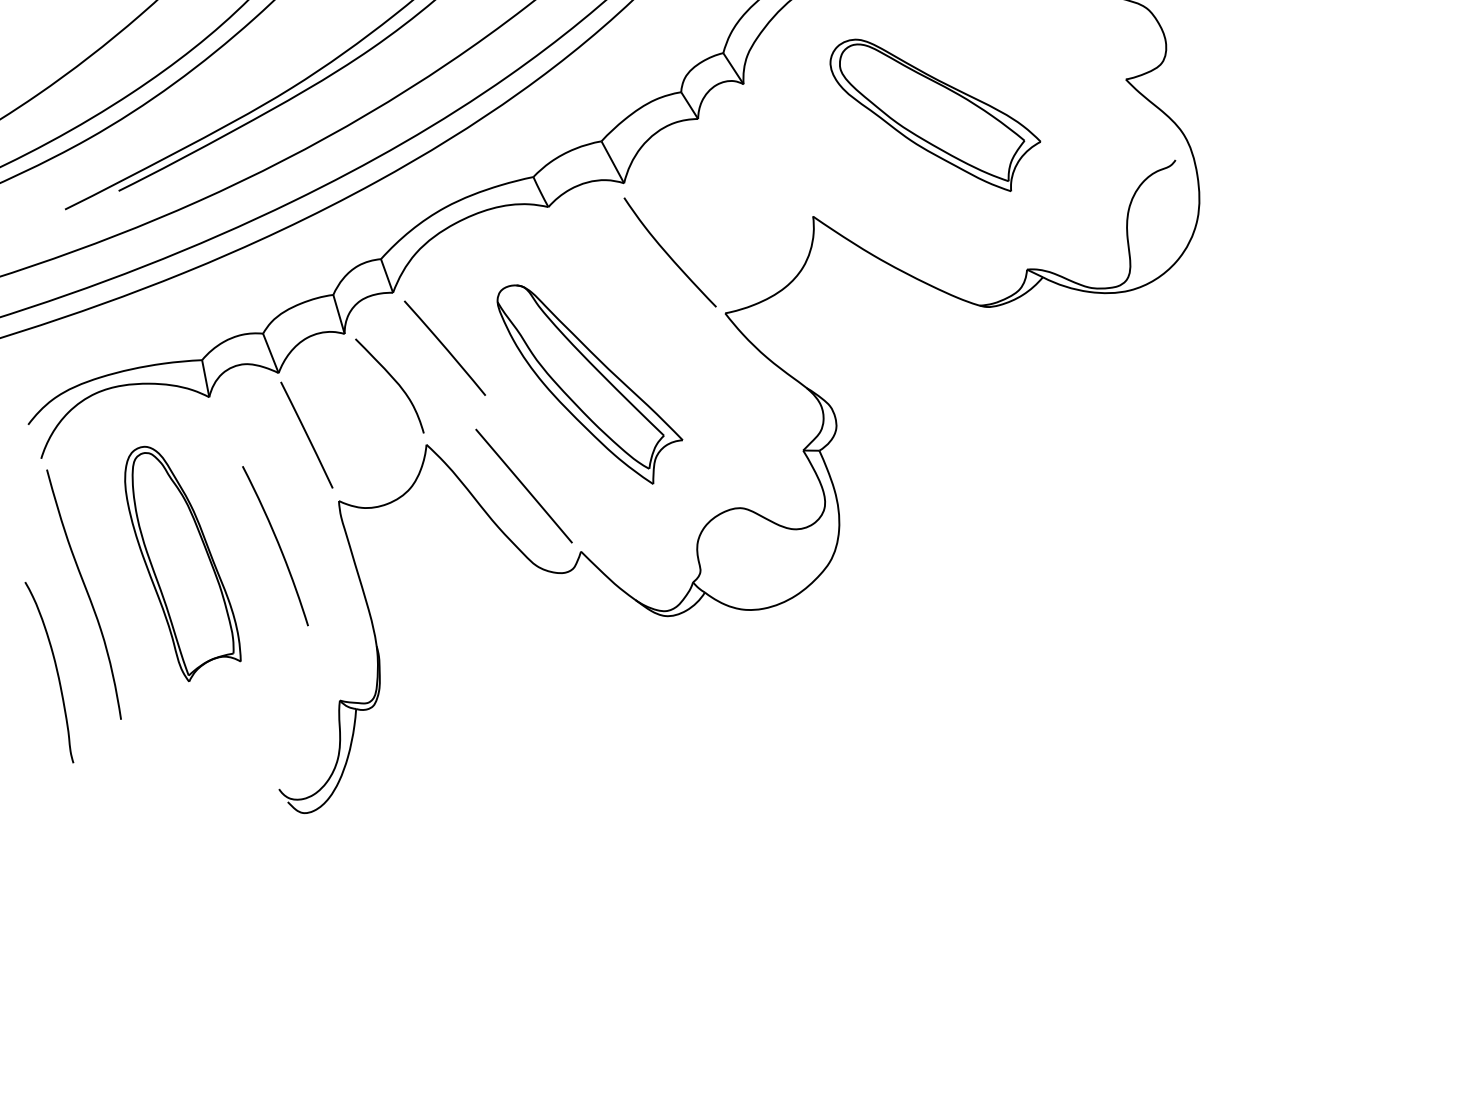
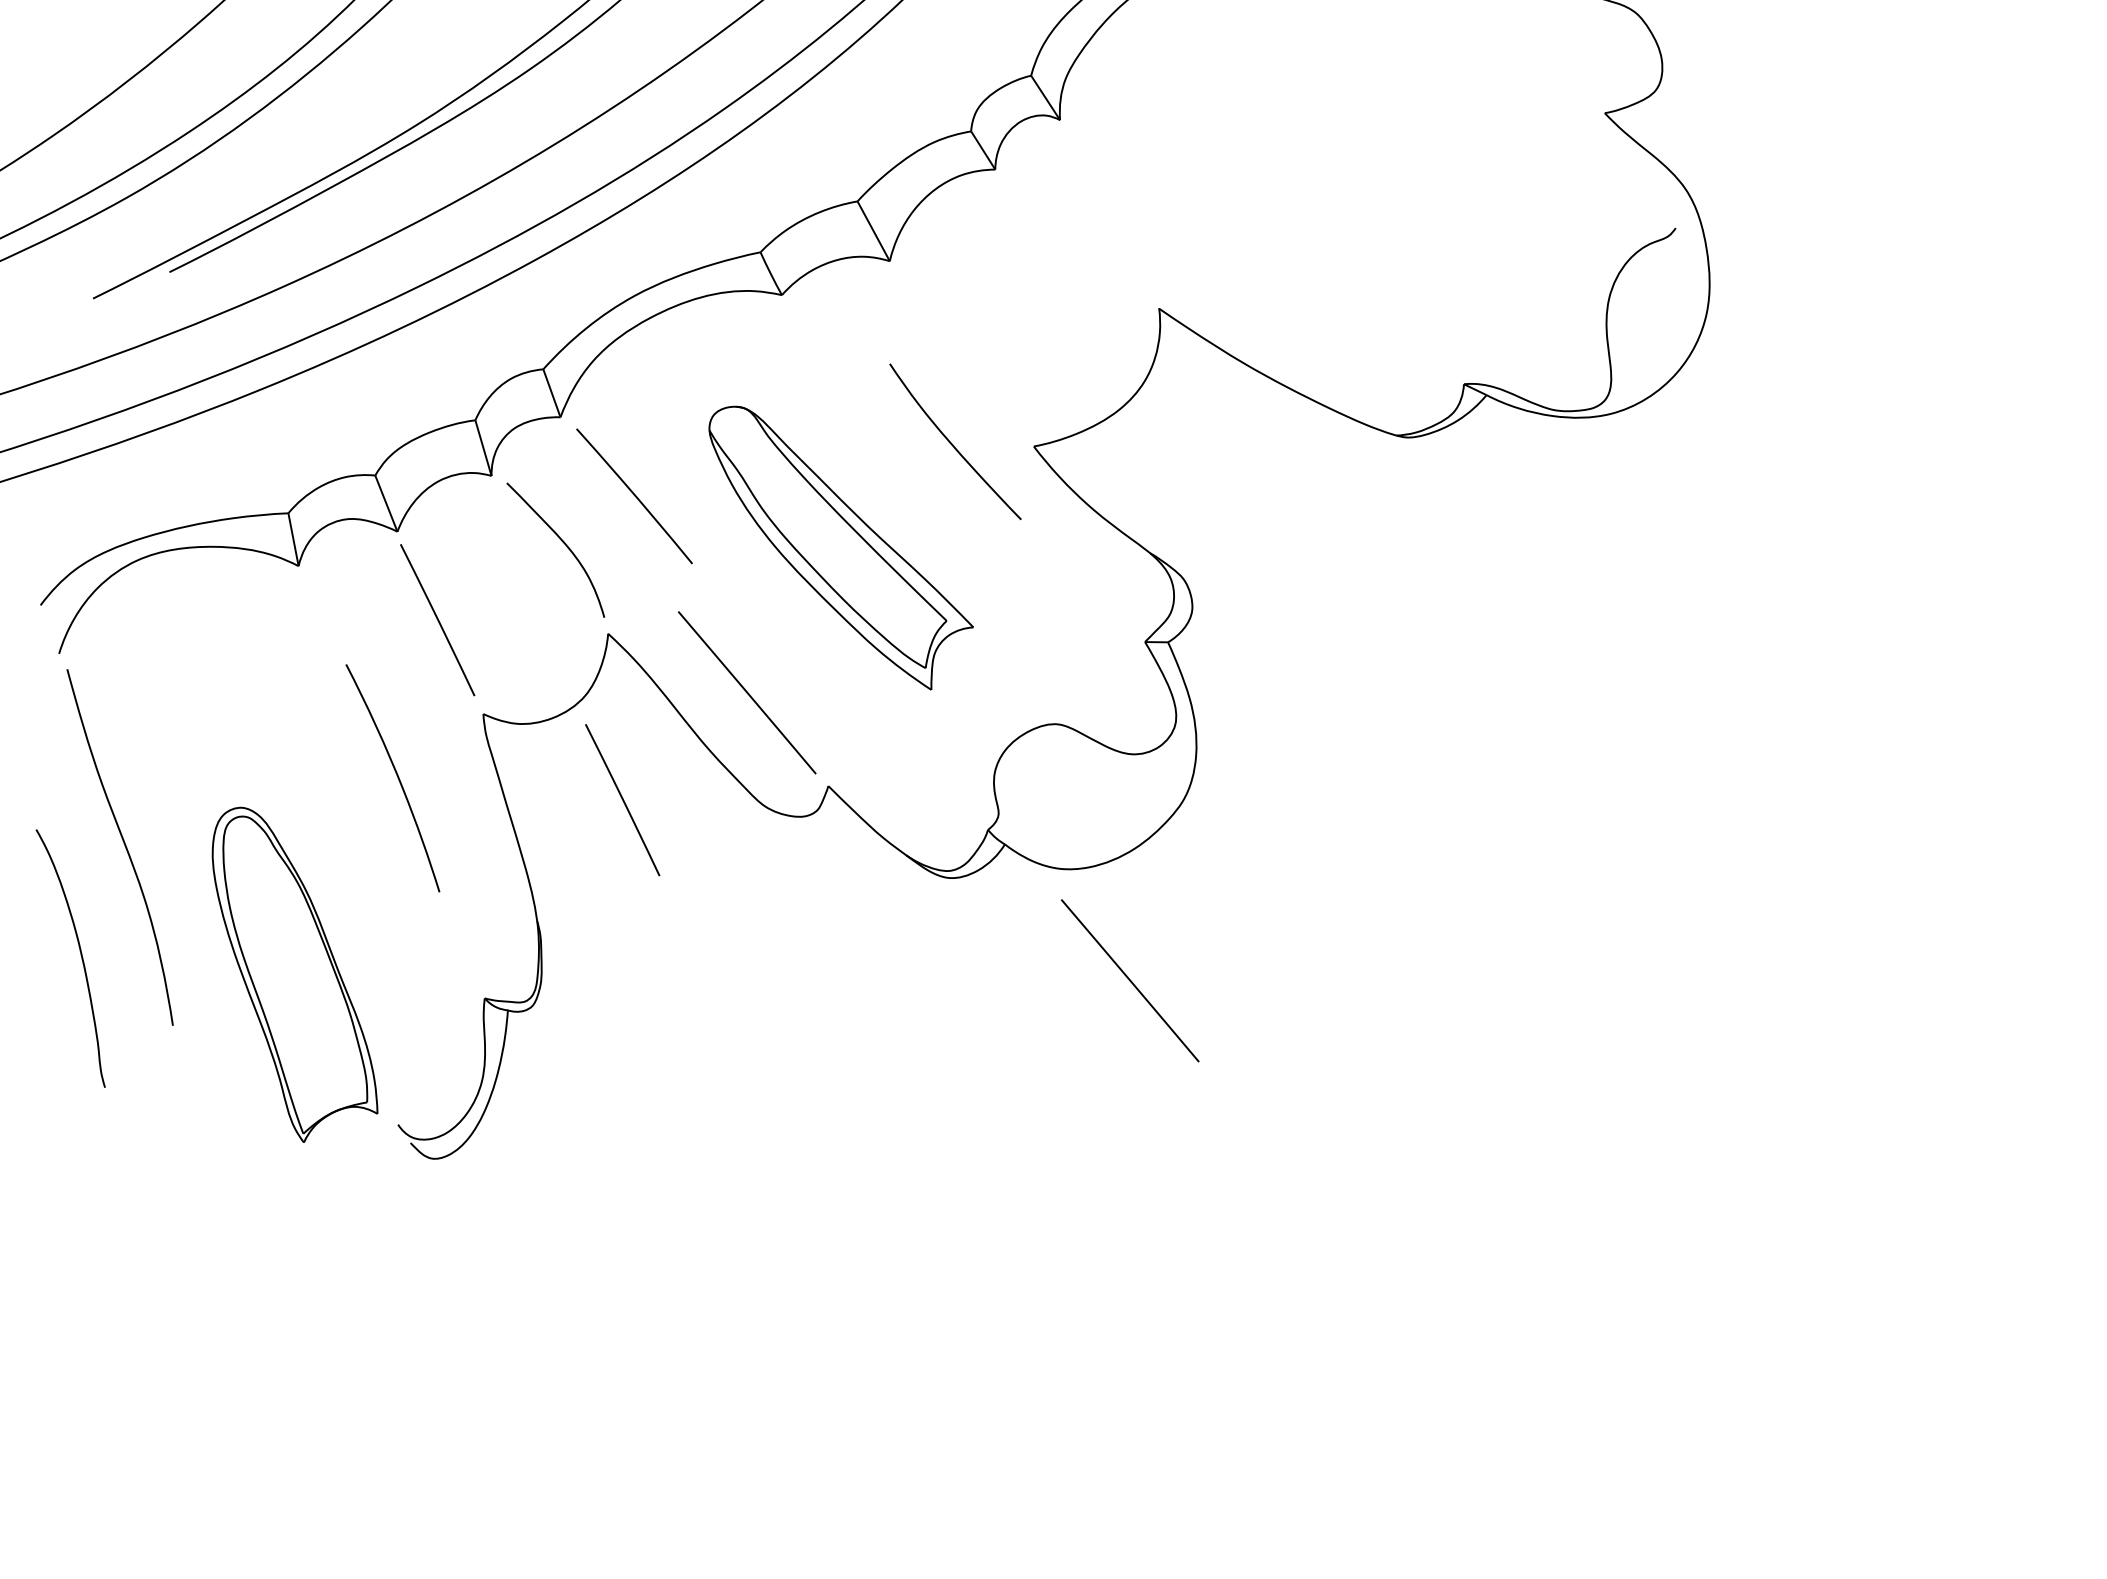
part: (935, 115) -> (1333, 164), removed
curve: (668, 253) -> (952, 443), moved
line: (436, 561) -> (622, 800), added
part: (182, 563) -> (294, 974), moved
line: (792, 688) -> (1129, 980), added

